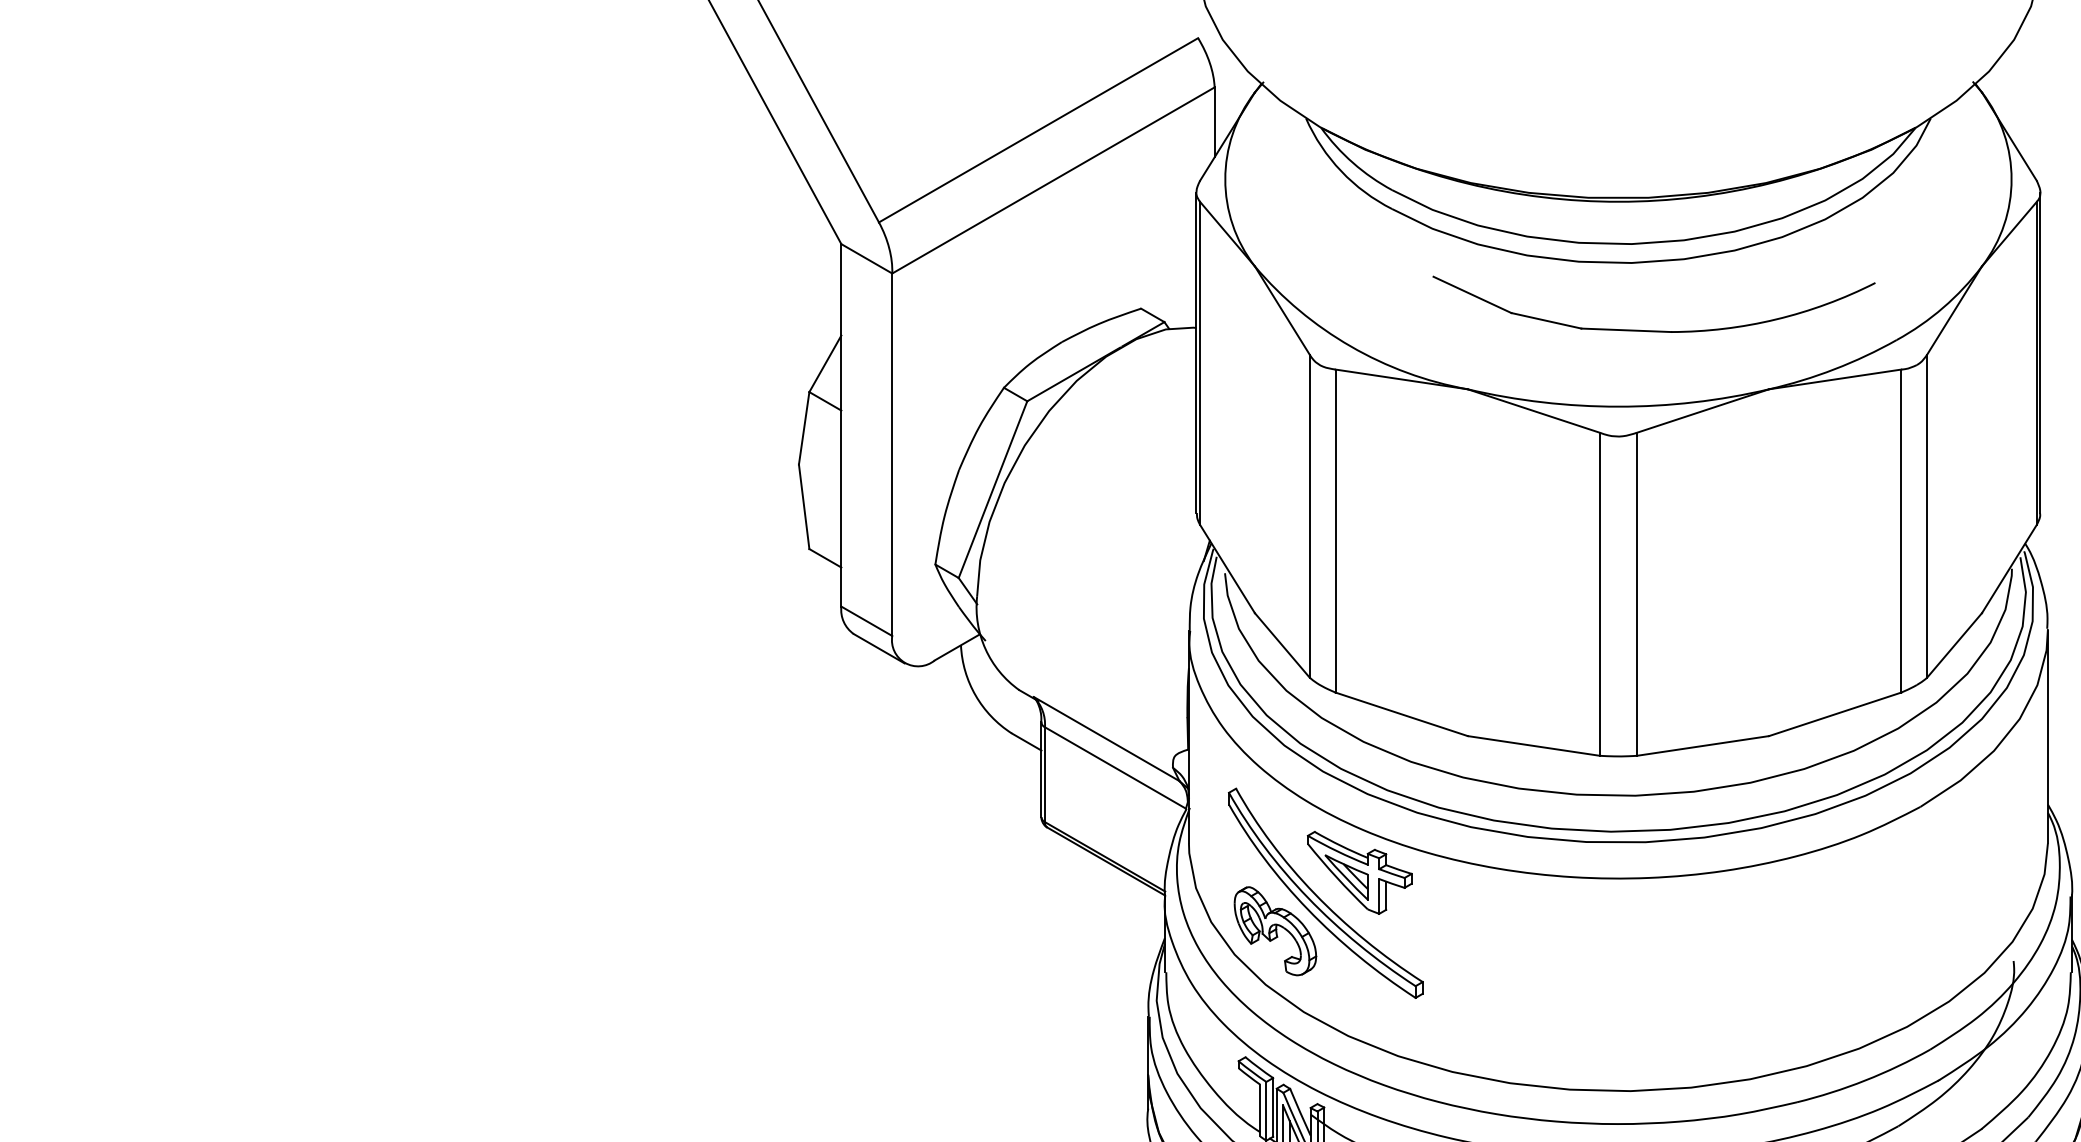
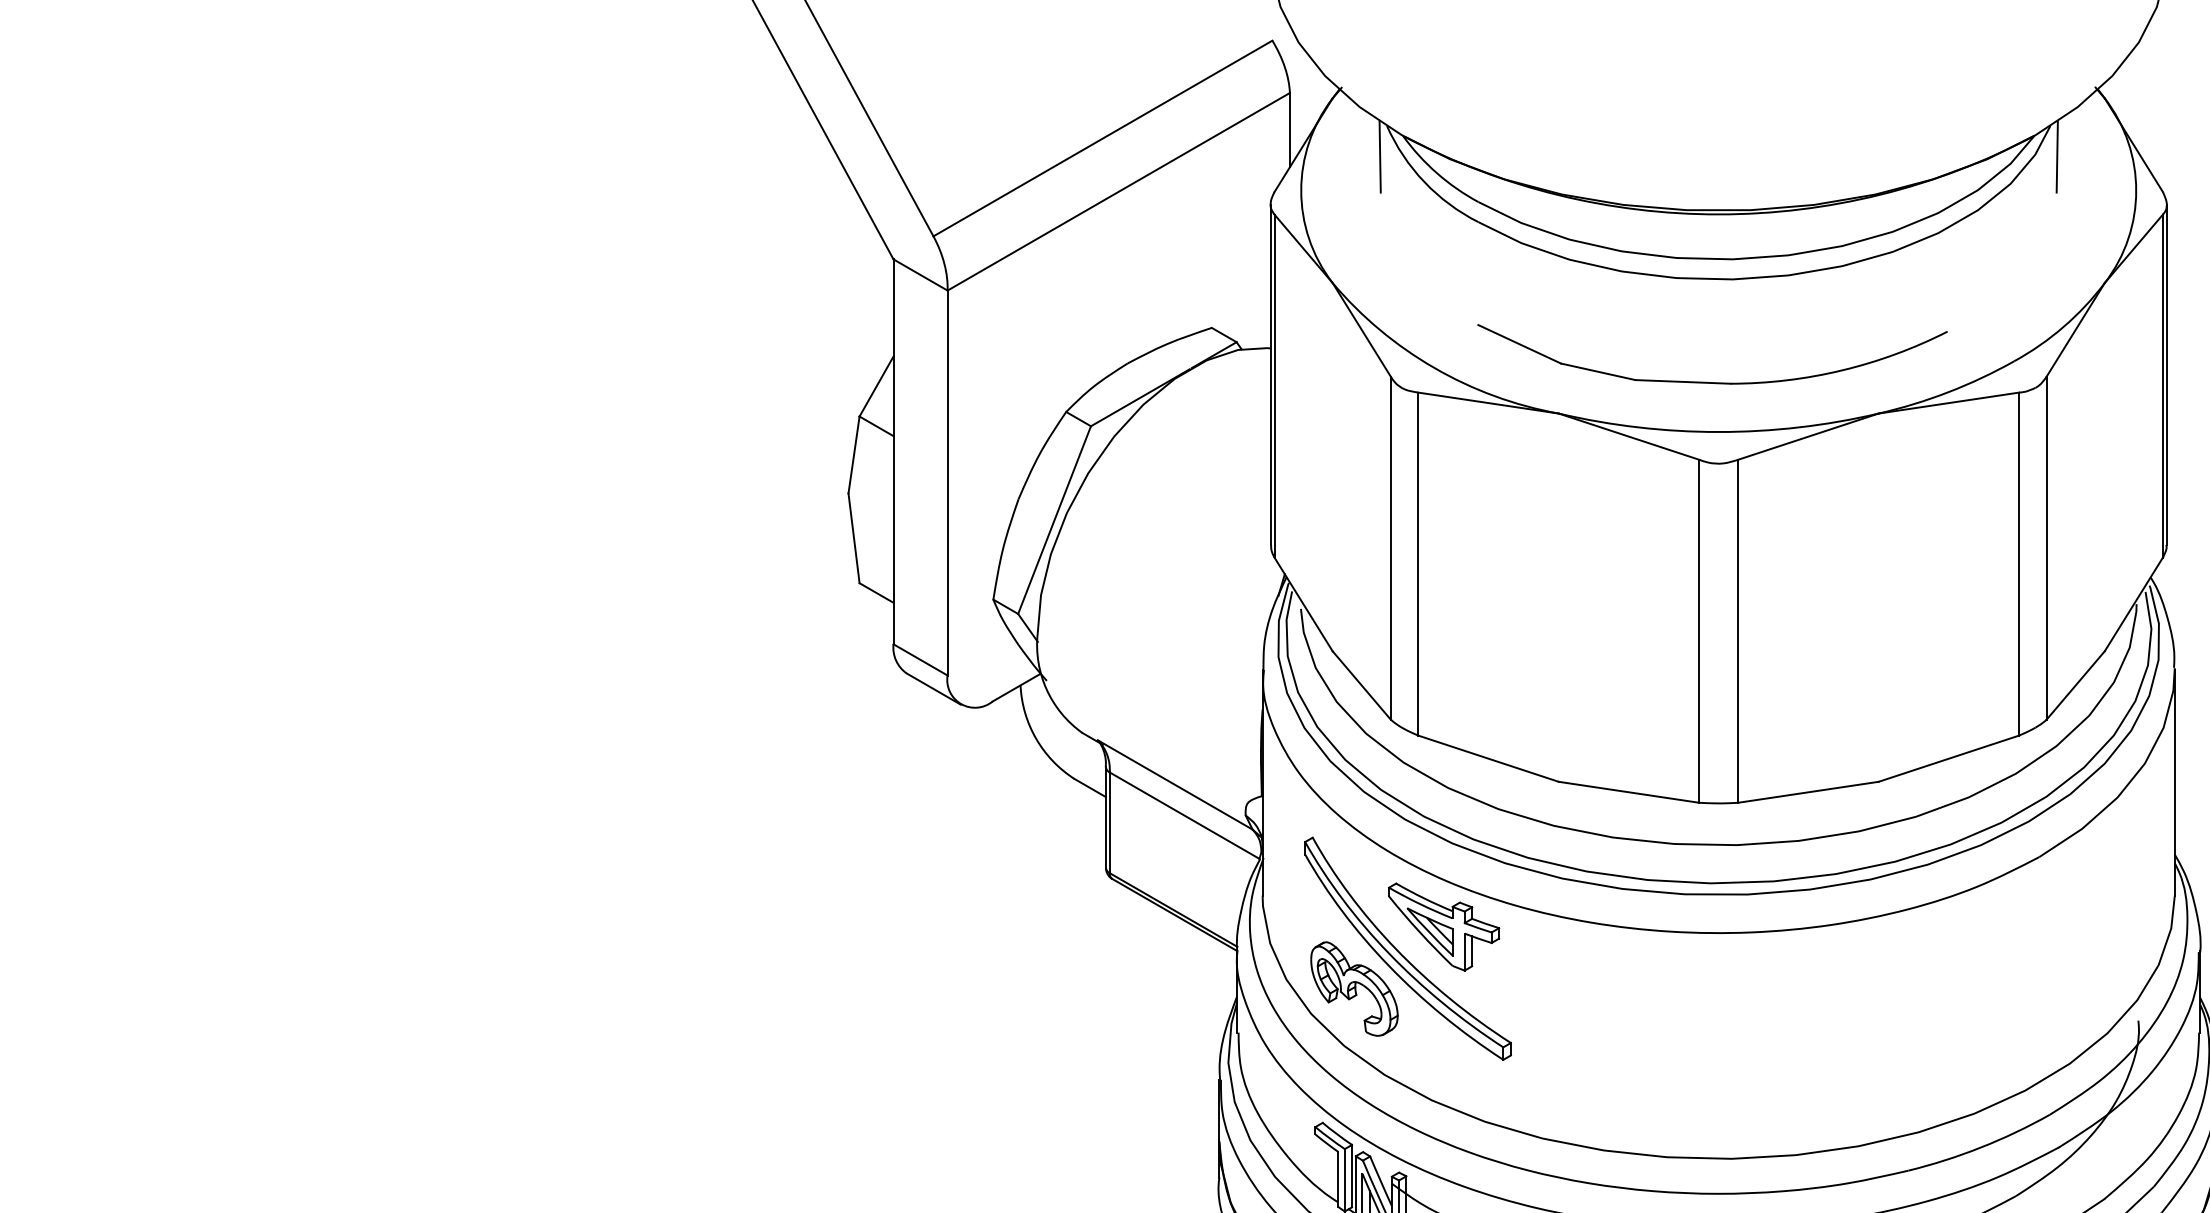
line: (1298, 147) -> (1379, 156), added
line: (1936, 147) -> (2056, 156), added
part: (1648, 329) -> (1706, 381), moved

